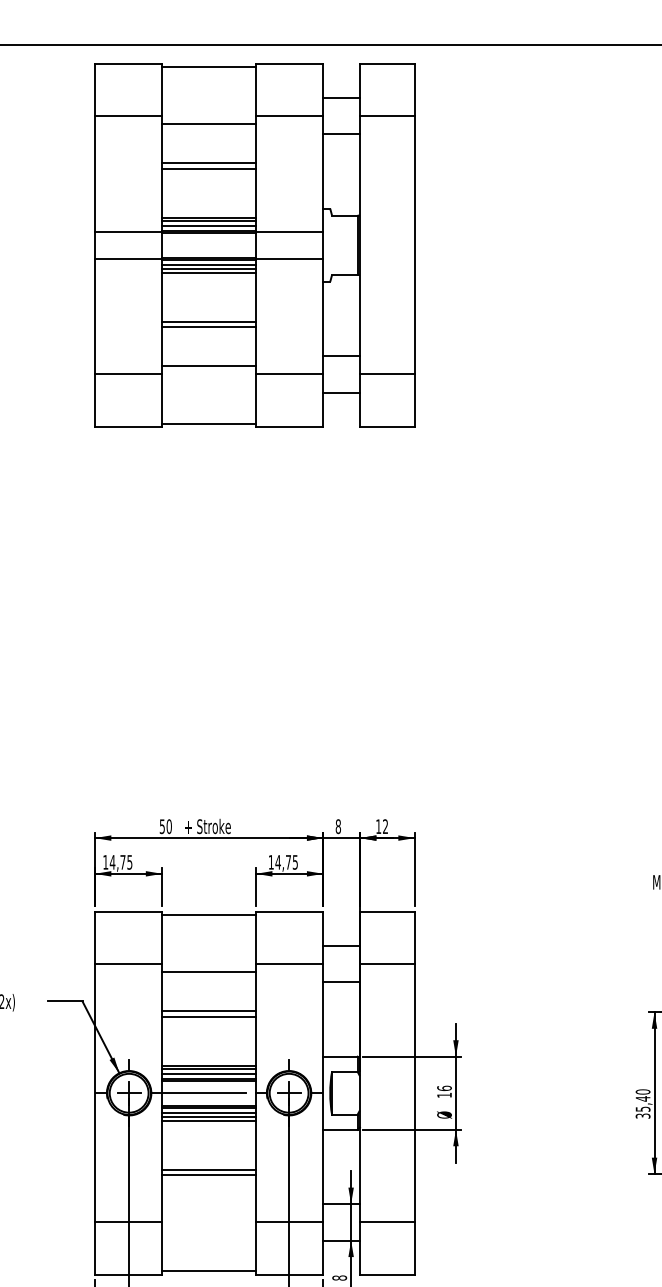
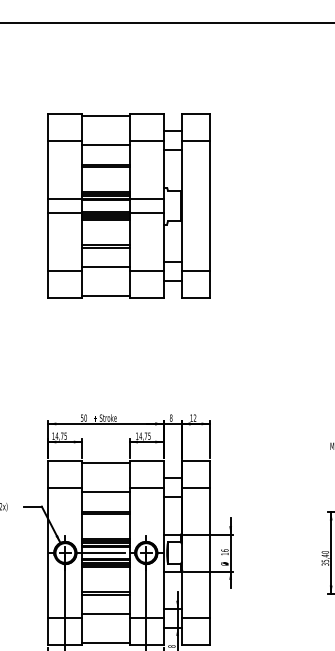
part: (253, 244) -> (128, 205), moved
line: (208, 1214) -> (105, 614), added

